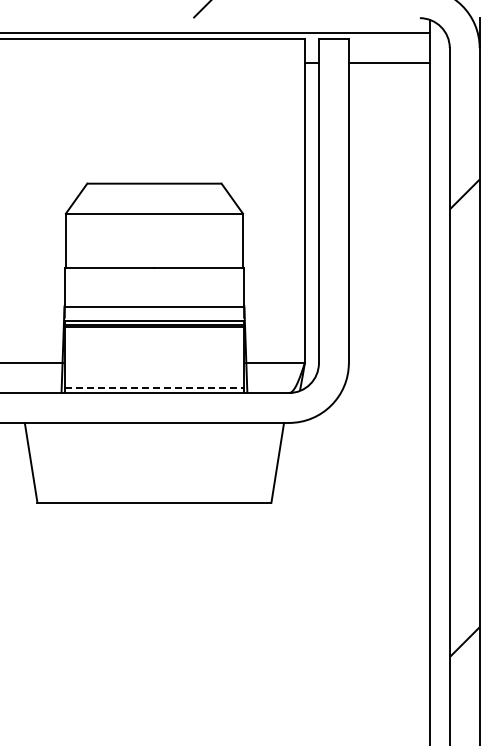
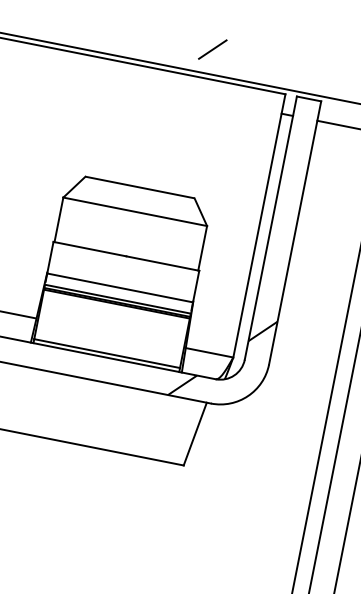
hatch: (292, 366) -> (222, 358), added
line: (154, 388) -> (107, 353), dashed -> solid

